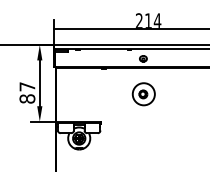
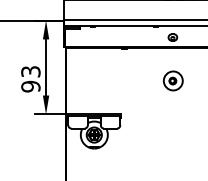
text: (27, 92) -> (30, 78), 87 -> 93
part: (143, 94) -> (173, 81), size x0.7

